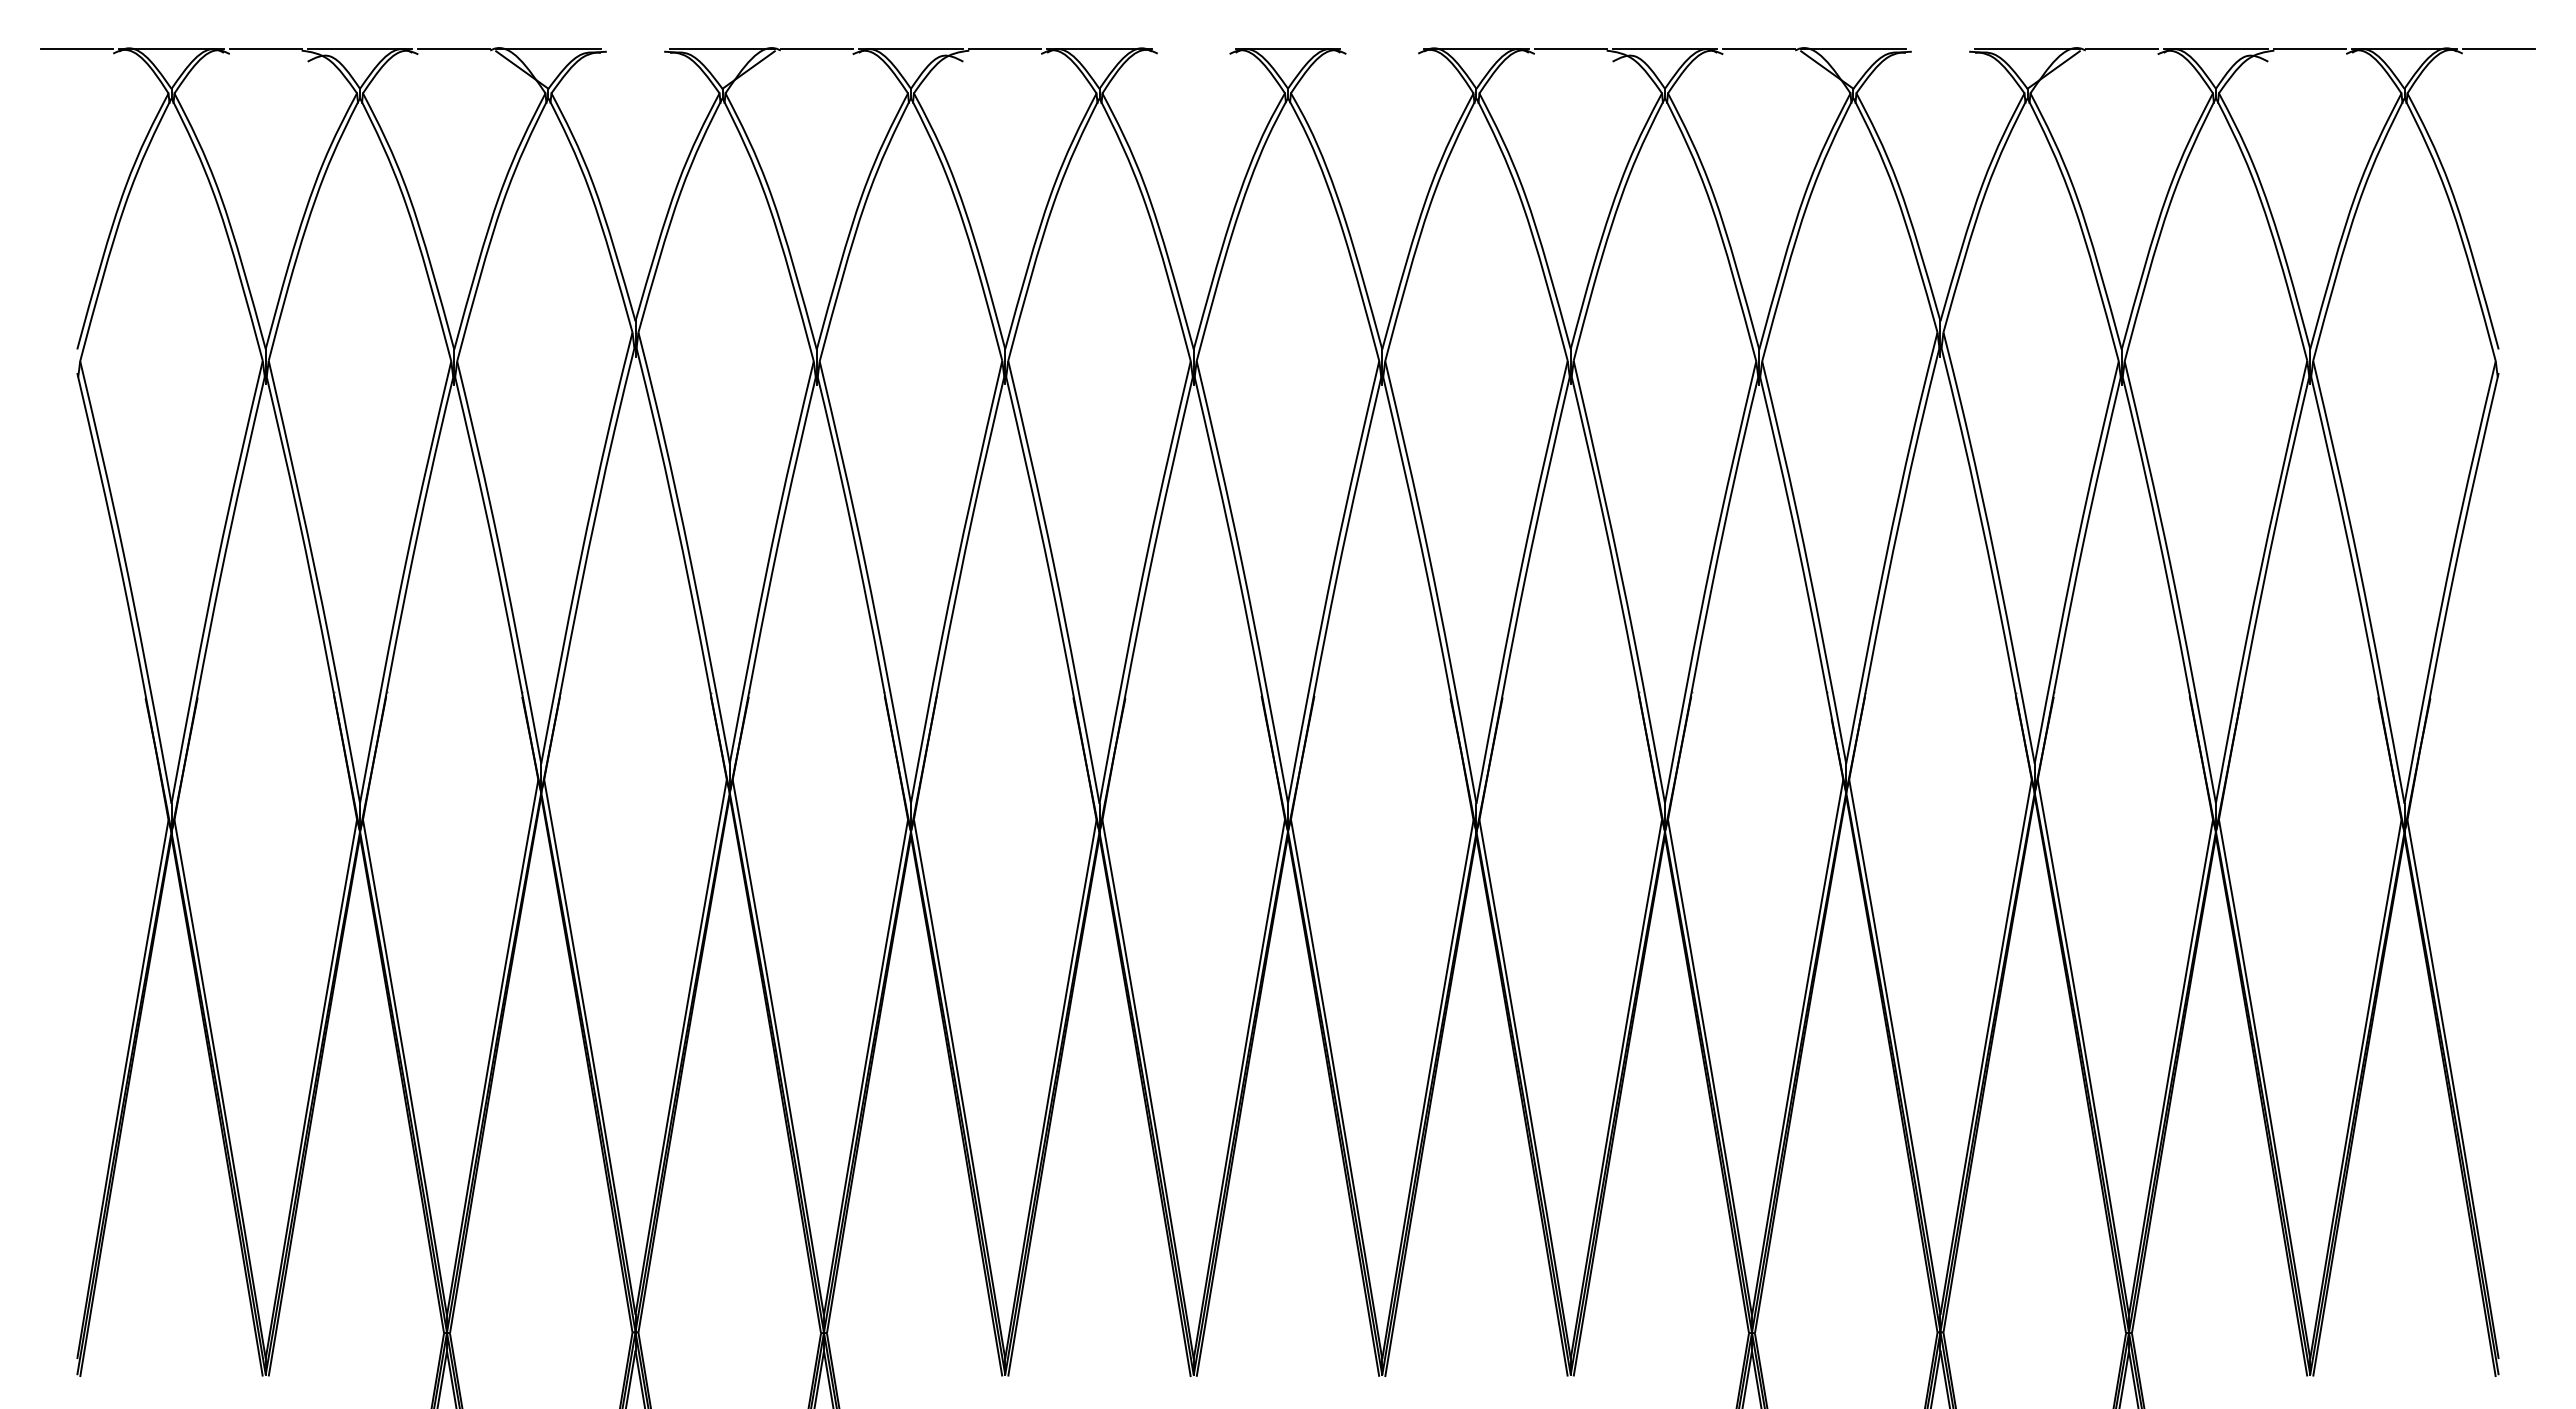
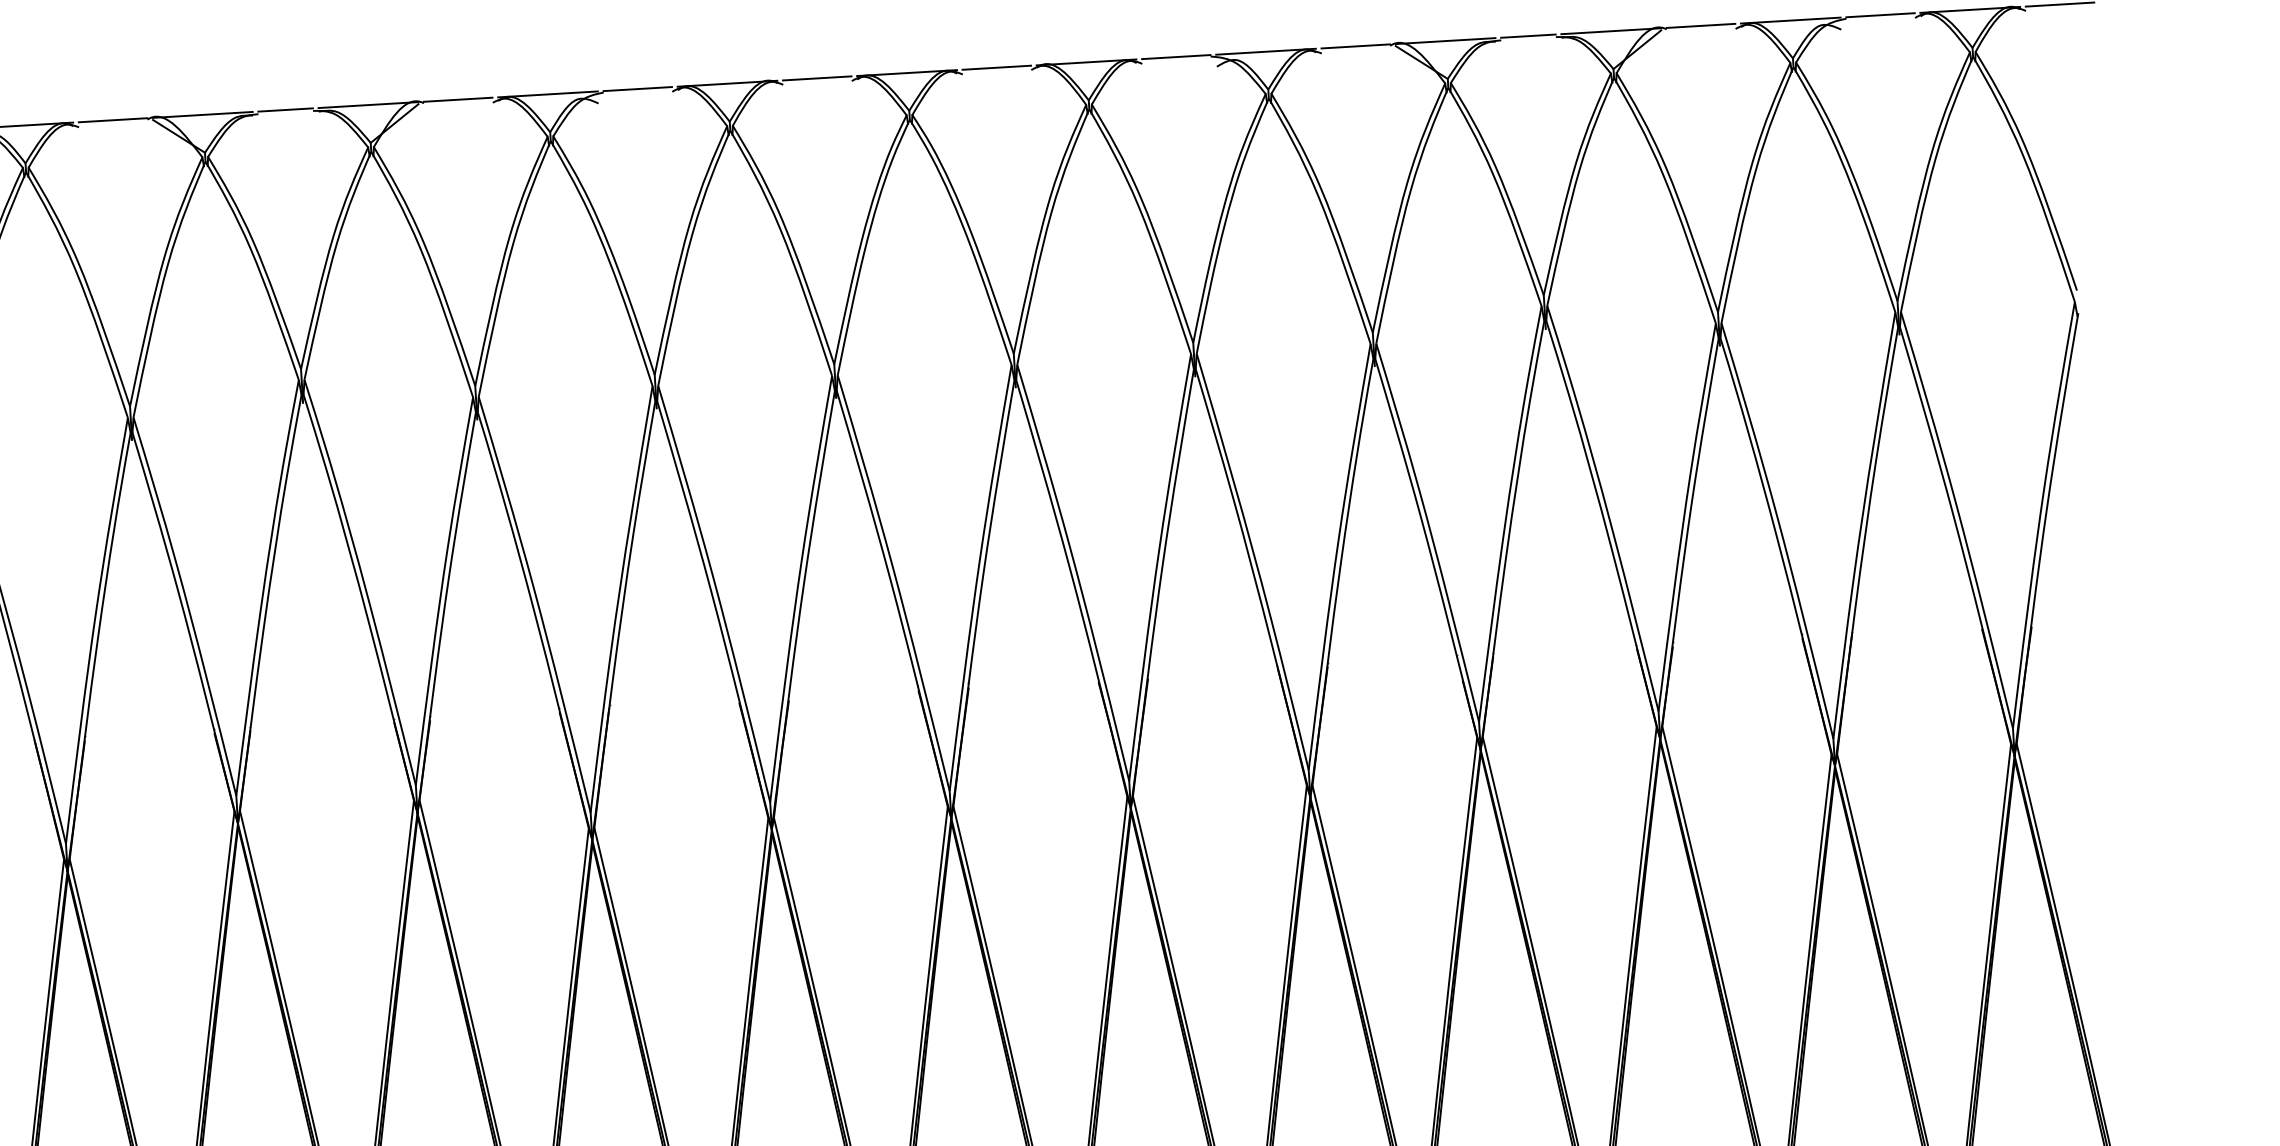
line: (635, 49) -> (285, 110), added
line: (1193, 49) -> (817, 78), added
line: (1382, 49) -> (997, 68), added
line: (1940, 49) -> (1528, 36), added

